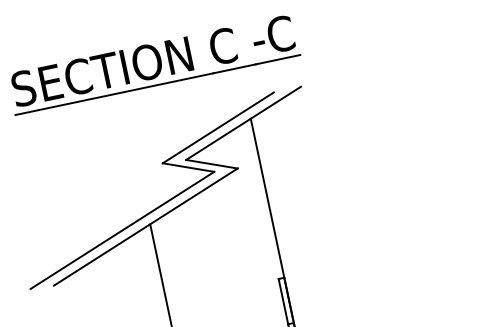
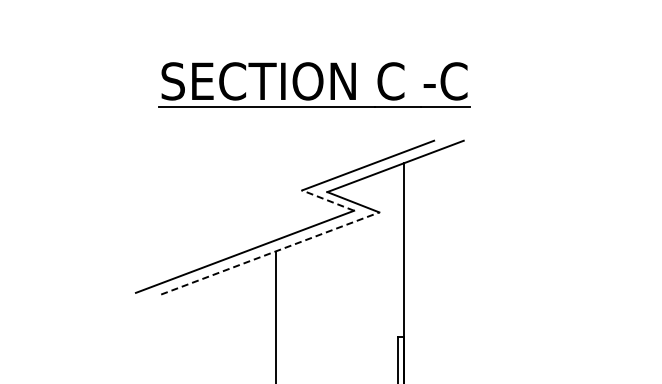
line: (188, 167) -> (328, 200), solid -> dashed
line: (146, 227) -> (270, 253), solid -> dashed

